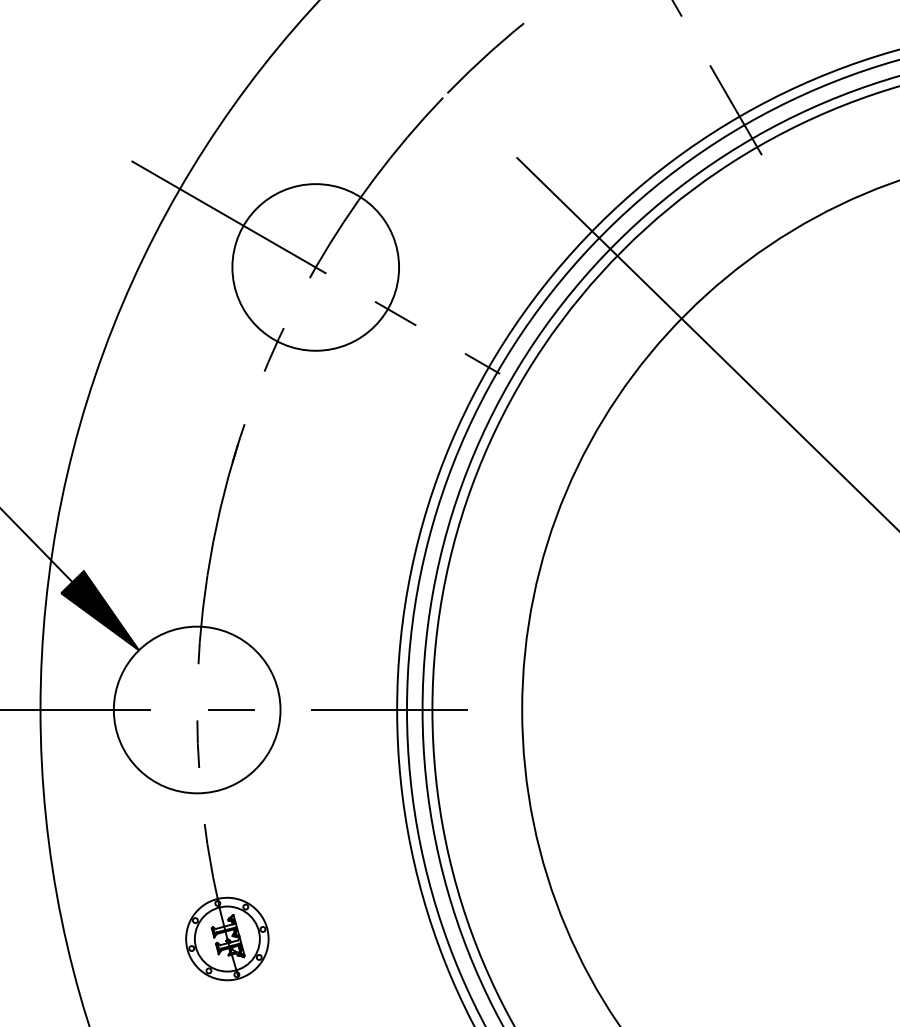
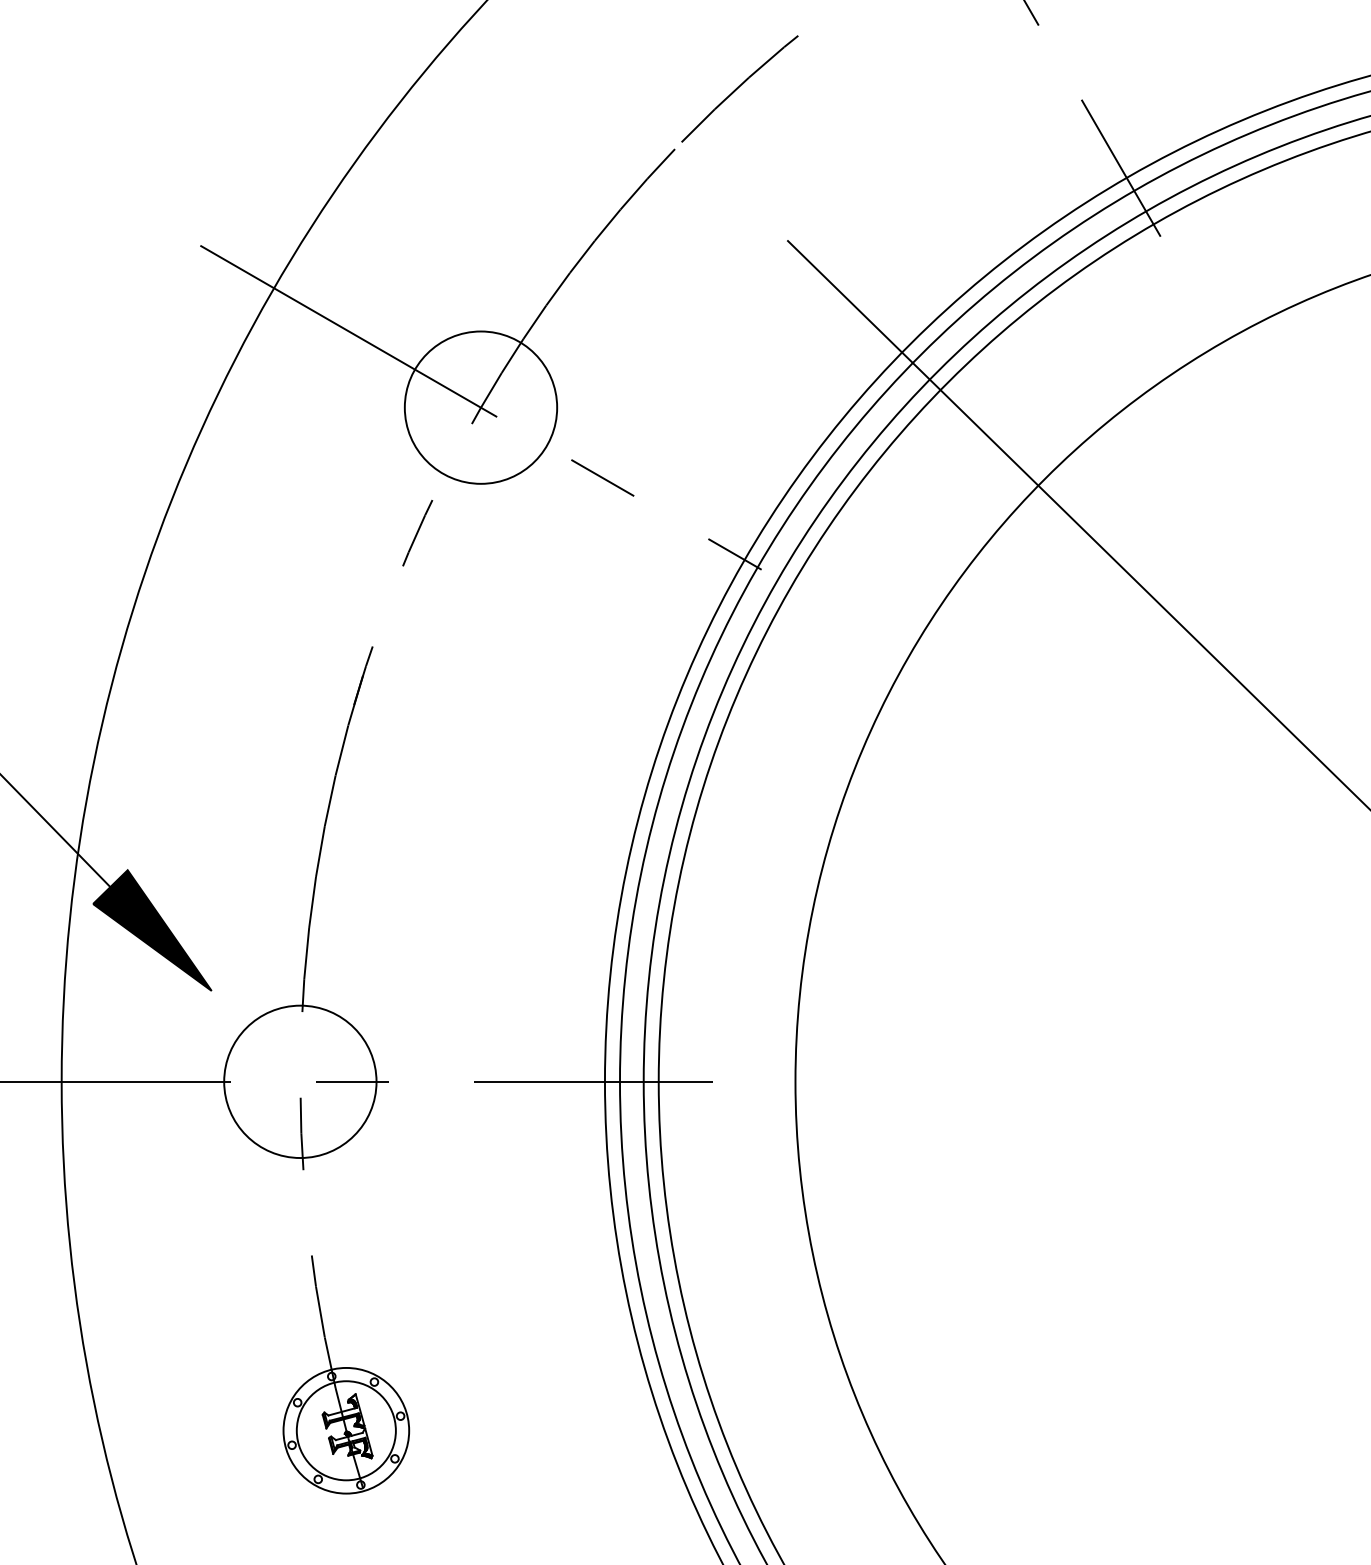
circle: (315, 267) -> (480, 407), size x0.6
circle: (196, 709) -> (299, 1081), size x0.6

